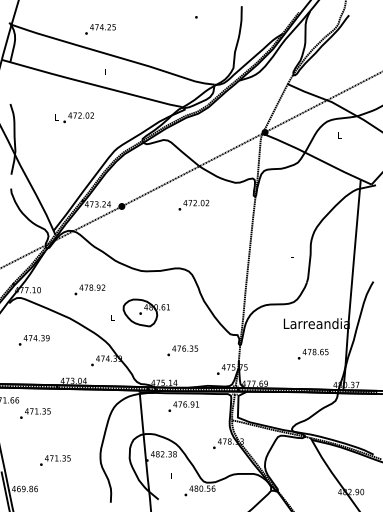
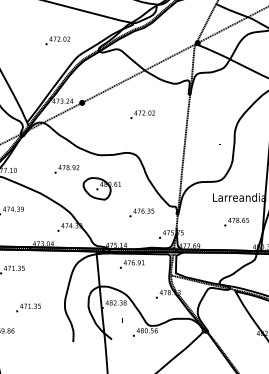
text: (74, 117) -> (54, 40), moved
text: (193, 204) -> (142, 114), moved
text: (89, 289) -> (66, 169), moved
text: (182, 350) -> (141, 212), moved

